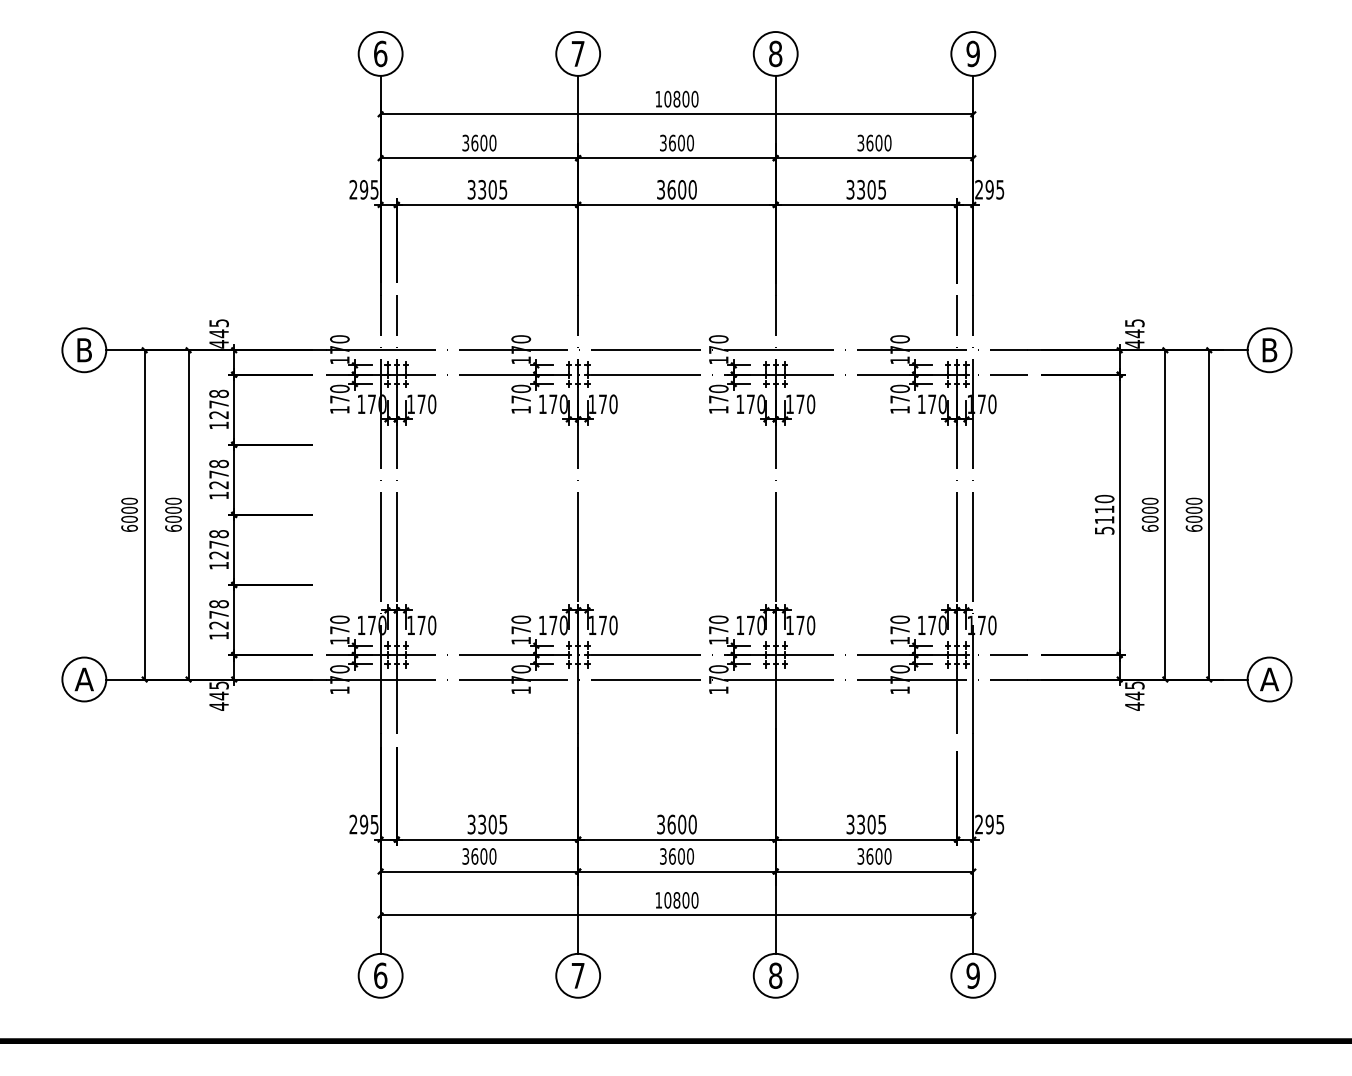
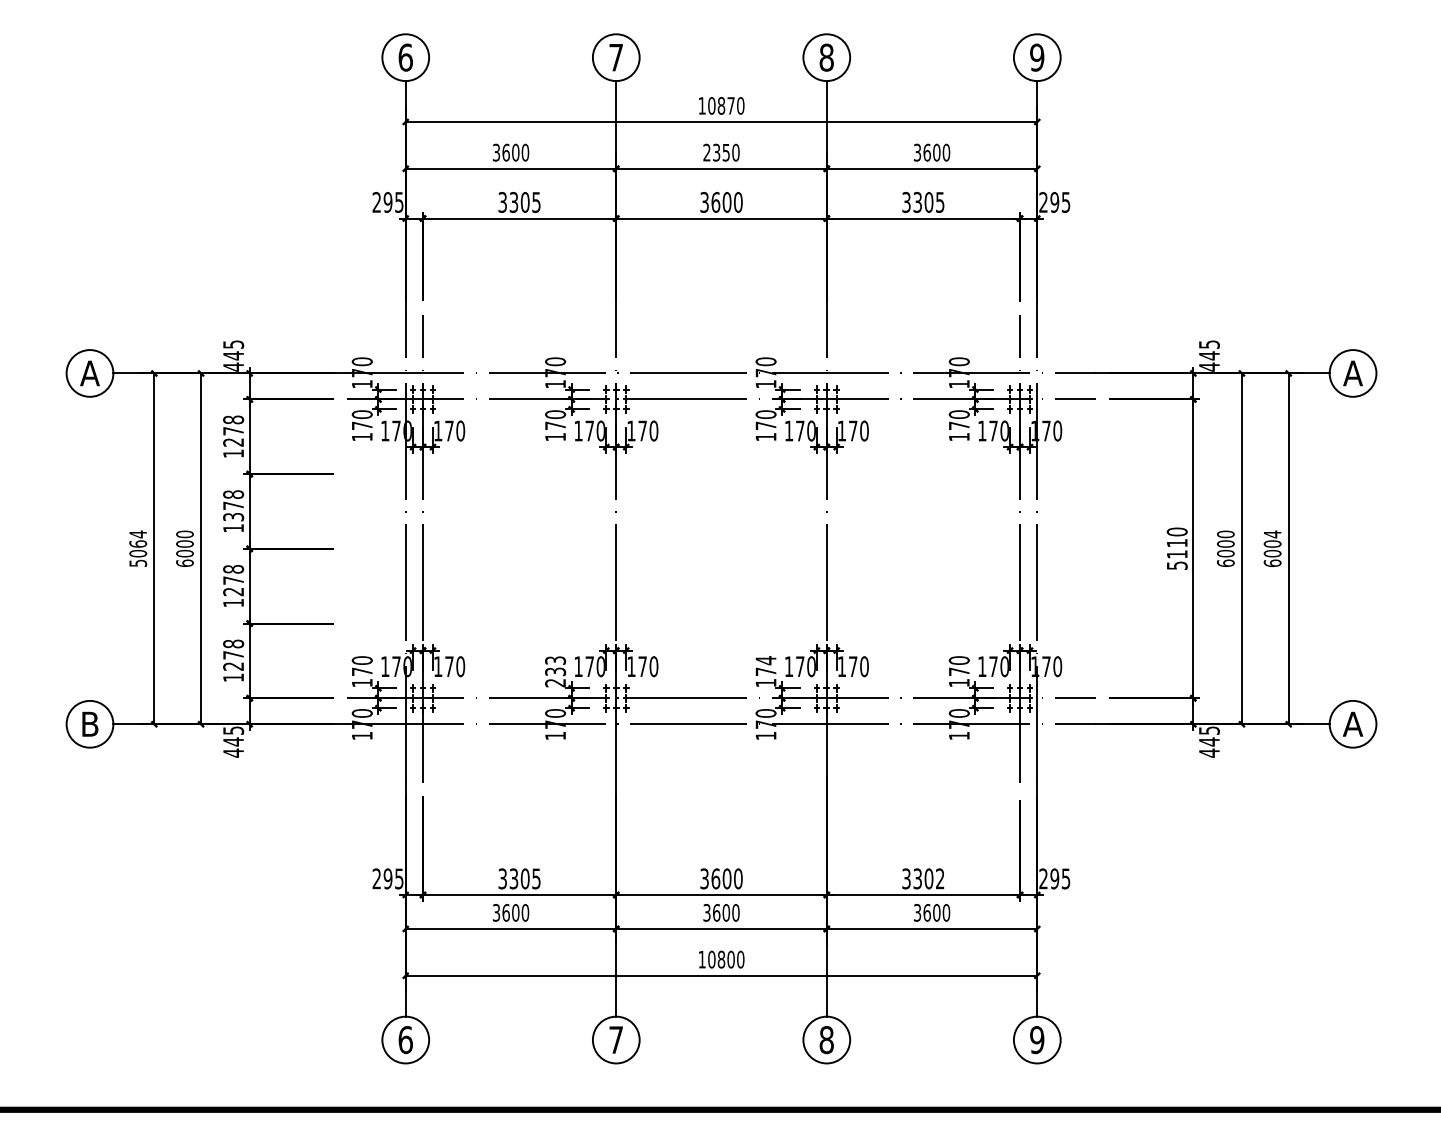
text: (685, 98) -> (730, 105), 10800 -> 10870
text: (672, 142) -> (716, 152), 3600 -> 2350
text: (83, 350) -> (89, 373), B -> A
text: (1269, 350) -> (1352, 373), B -> A
text: (218, 485) -> (233, 517), 1278 -> 1378
text: (1193, 501) -> (1272, 534), 6000 -> 6004
text: (129, 514) -> (138, 548), 6000 -> 5064
text: (718, 619) -> (765, 660), 170 -> 174
text: (521, 629) -> (555, 671), 170 -> 233
text: (83, 678) -> (89, 723), A -> B
text: (882, 824) -> (940, 878), 3305 -> 3302

